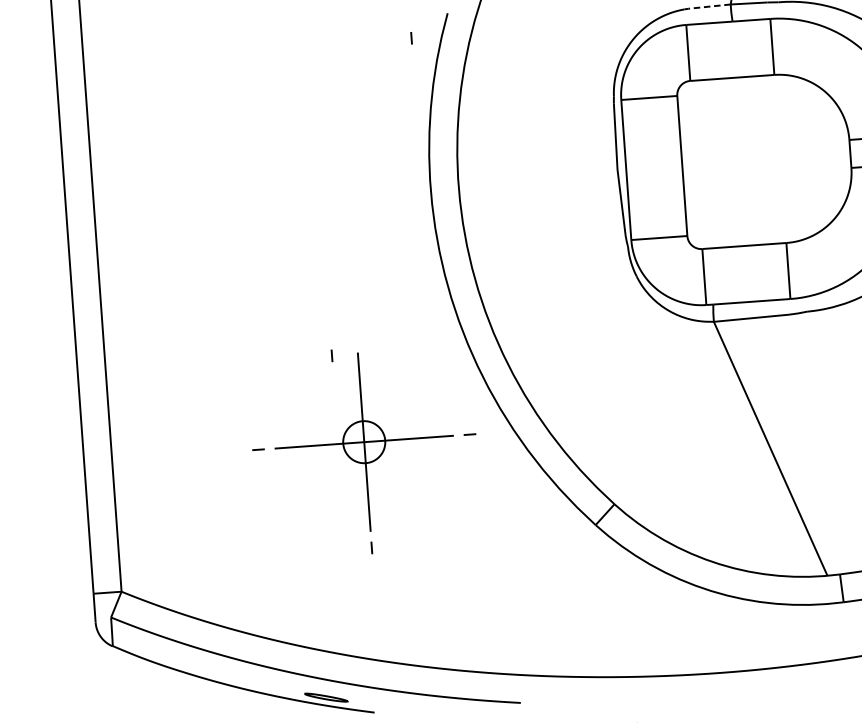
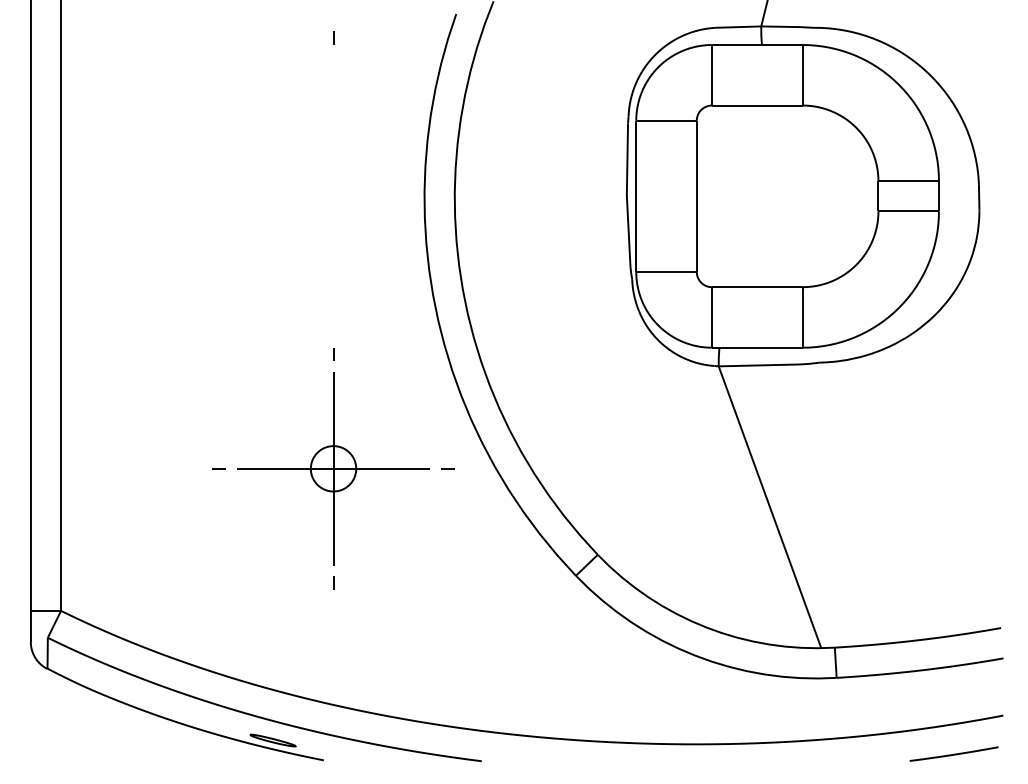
line: (709, 6) -> (738, 27), dashed -> solid
line: (411, 37) -> (333, 37), moved
line: (331, 355) -> (333, 354), moved

